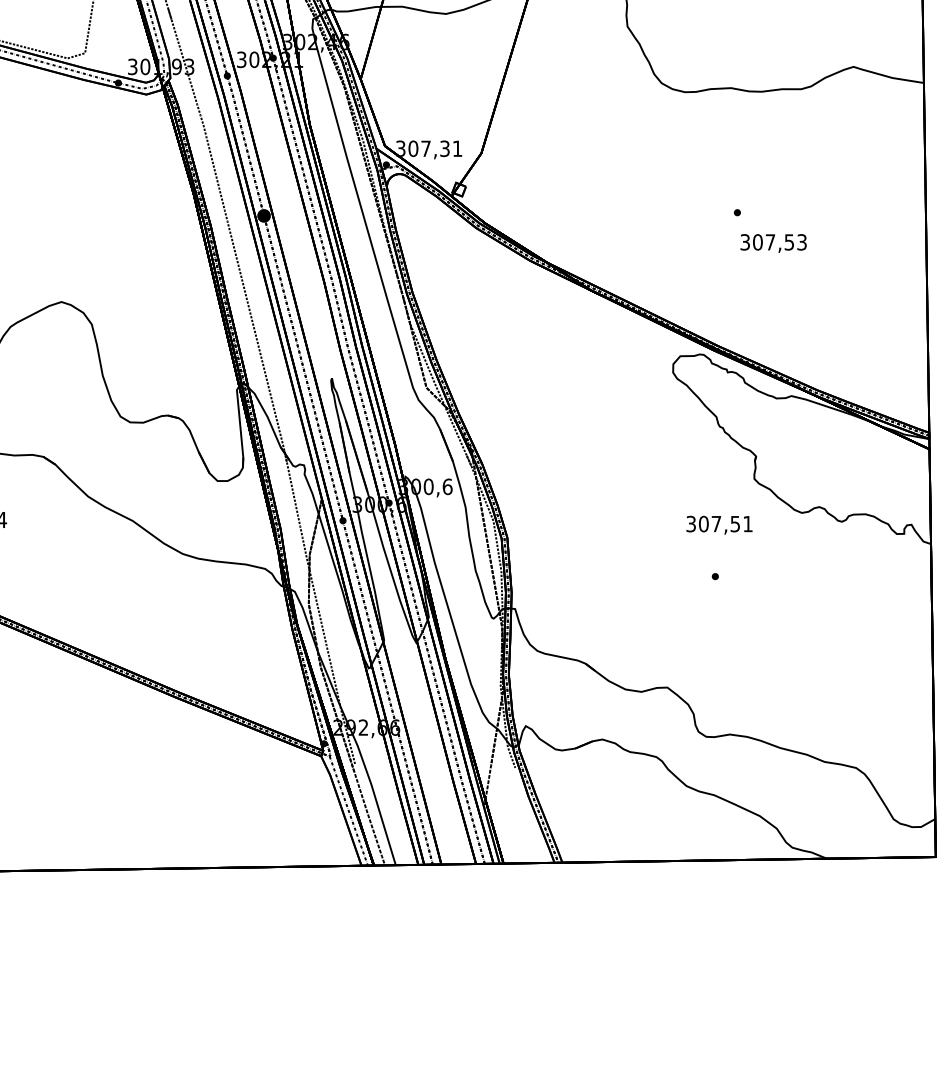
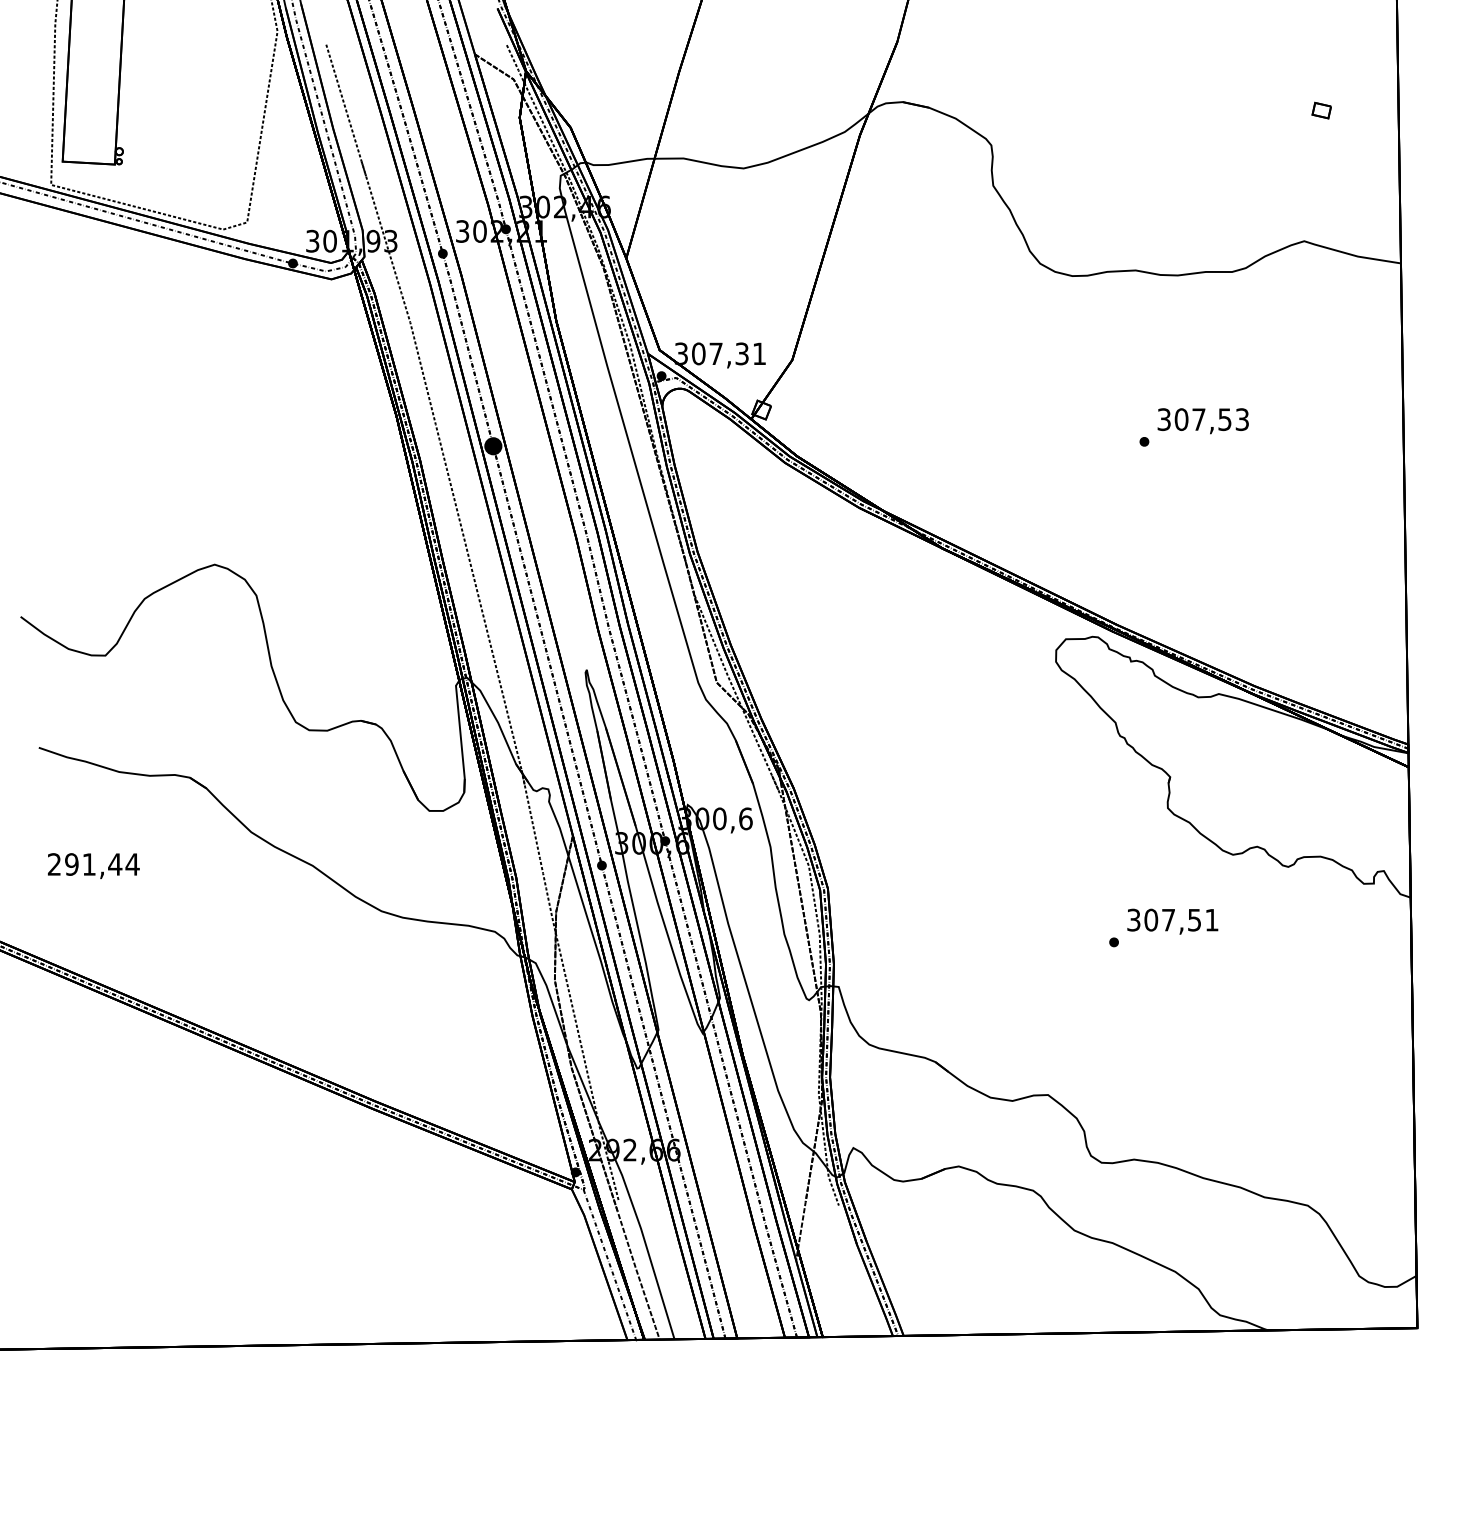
text: (773, 243) -> (1202, 421), moved
text: (719, 525) -> (1172, 921), moved

